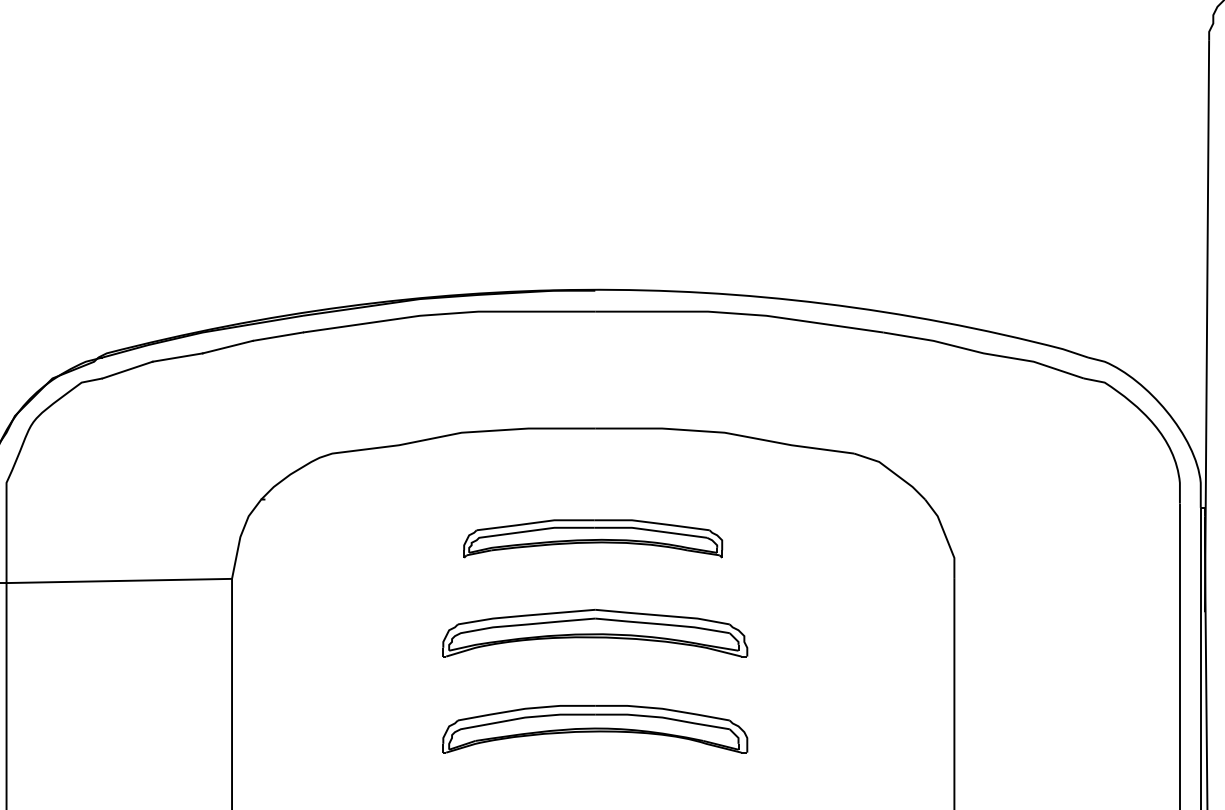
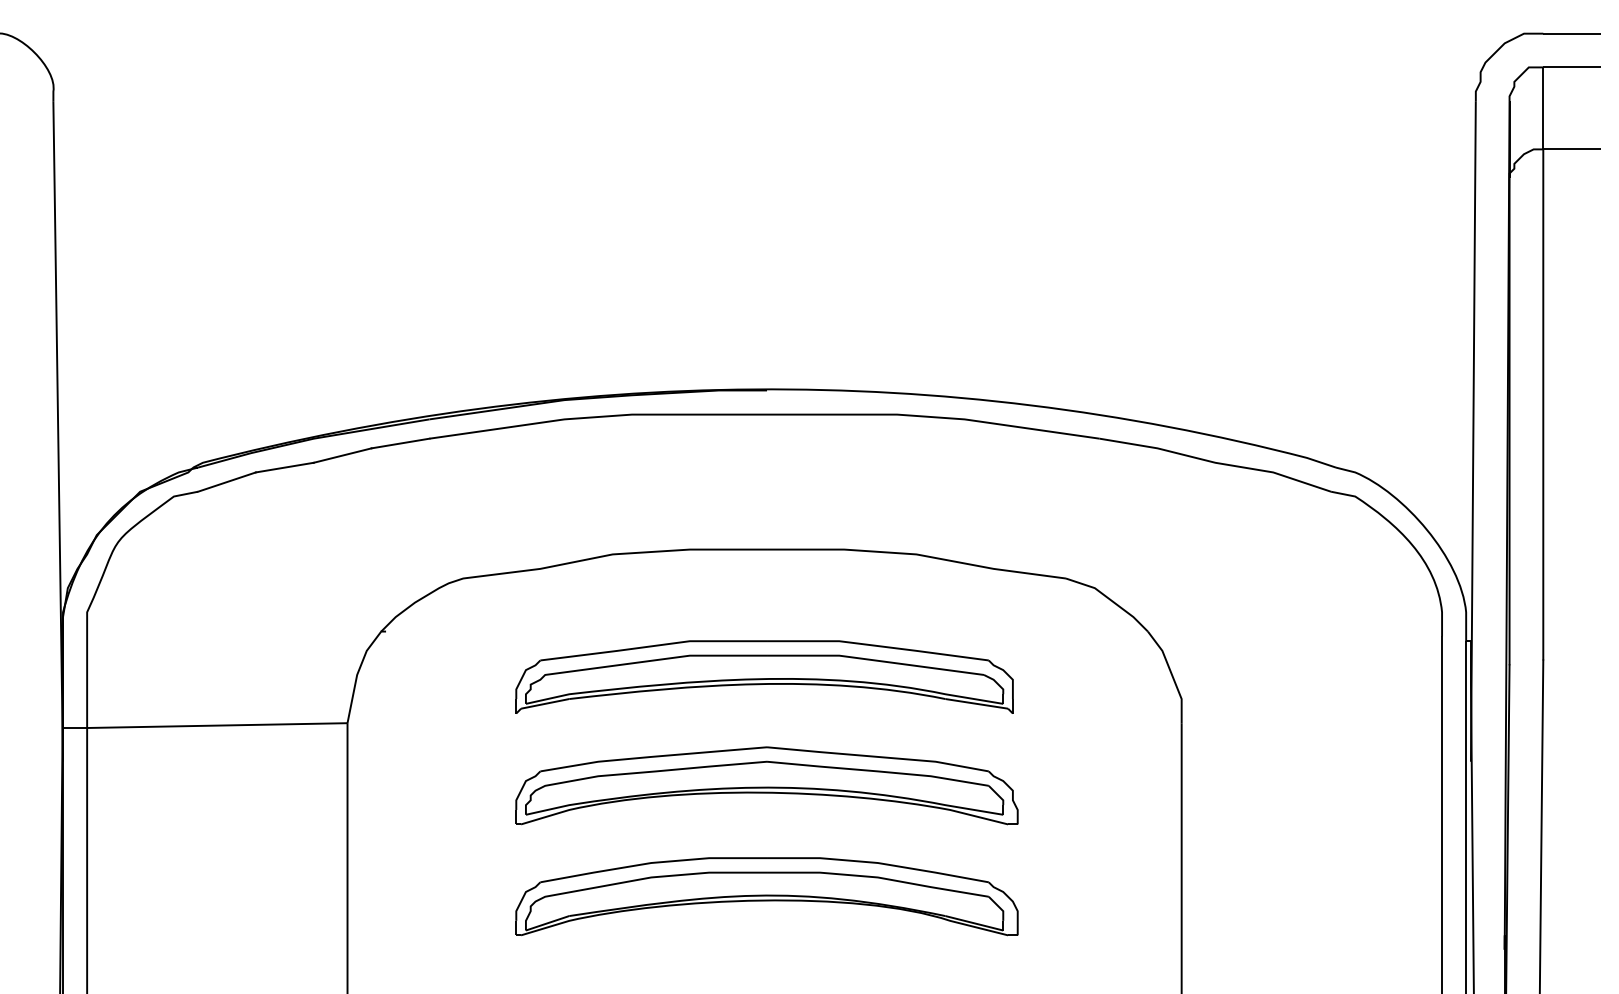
part: (593, 538) -> (764, 676), size x1.67
part: (594, 632) -> (766, 785), size x1.43
part: (594, 728) -> (766, 896), size x1.43

